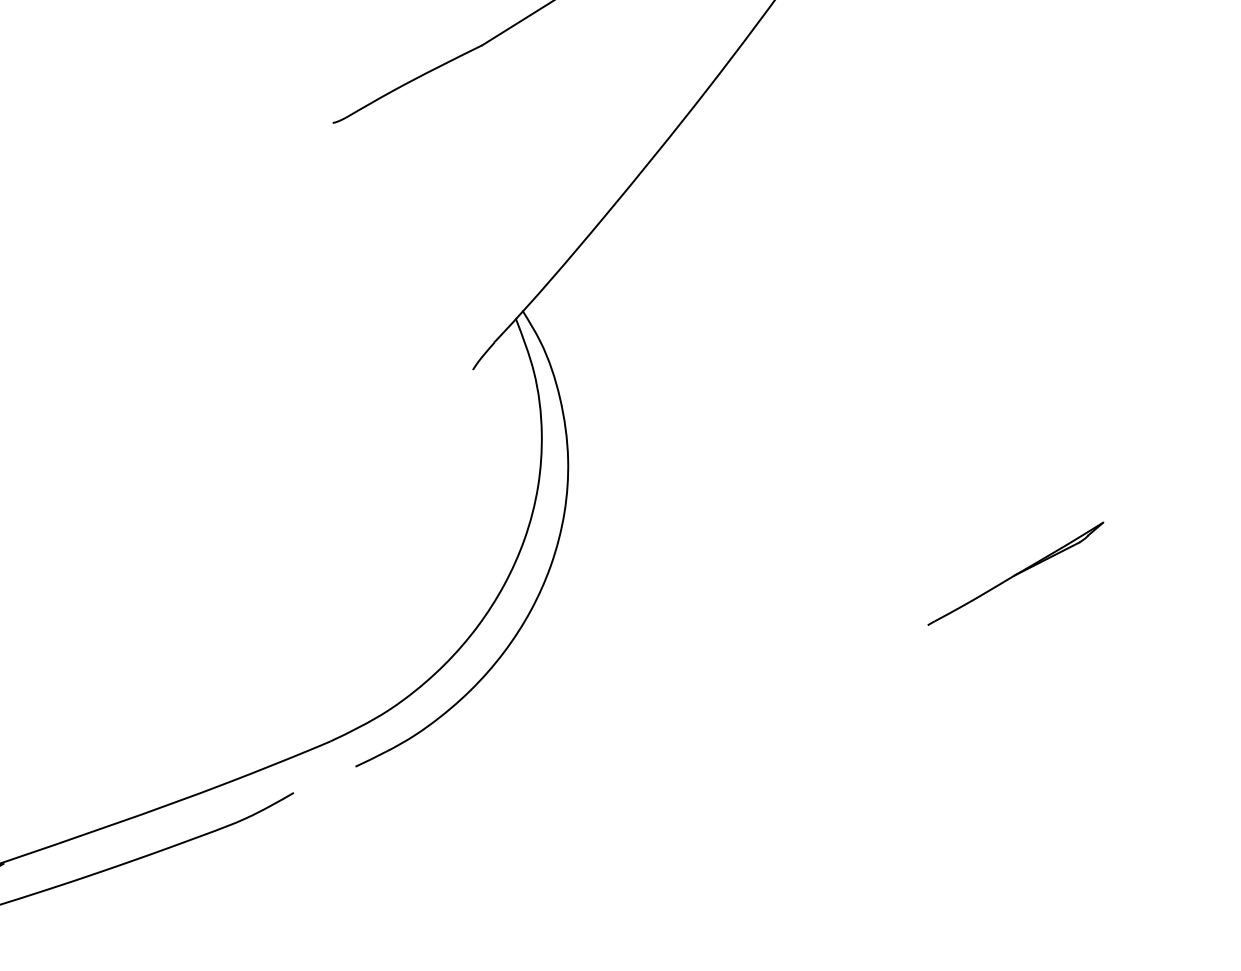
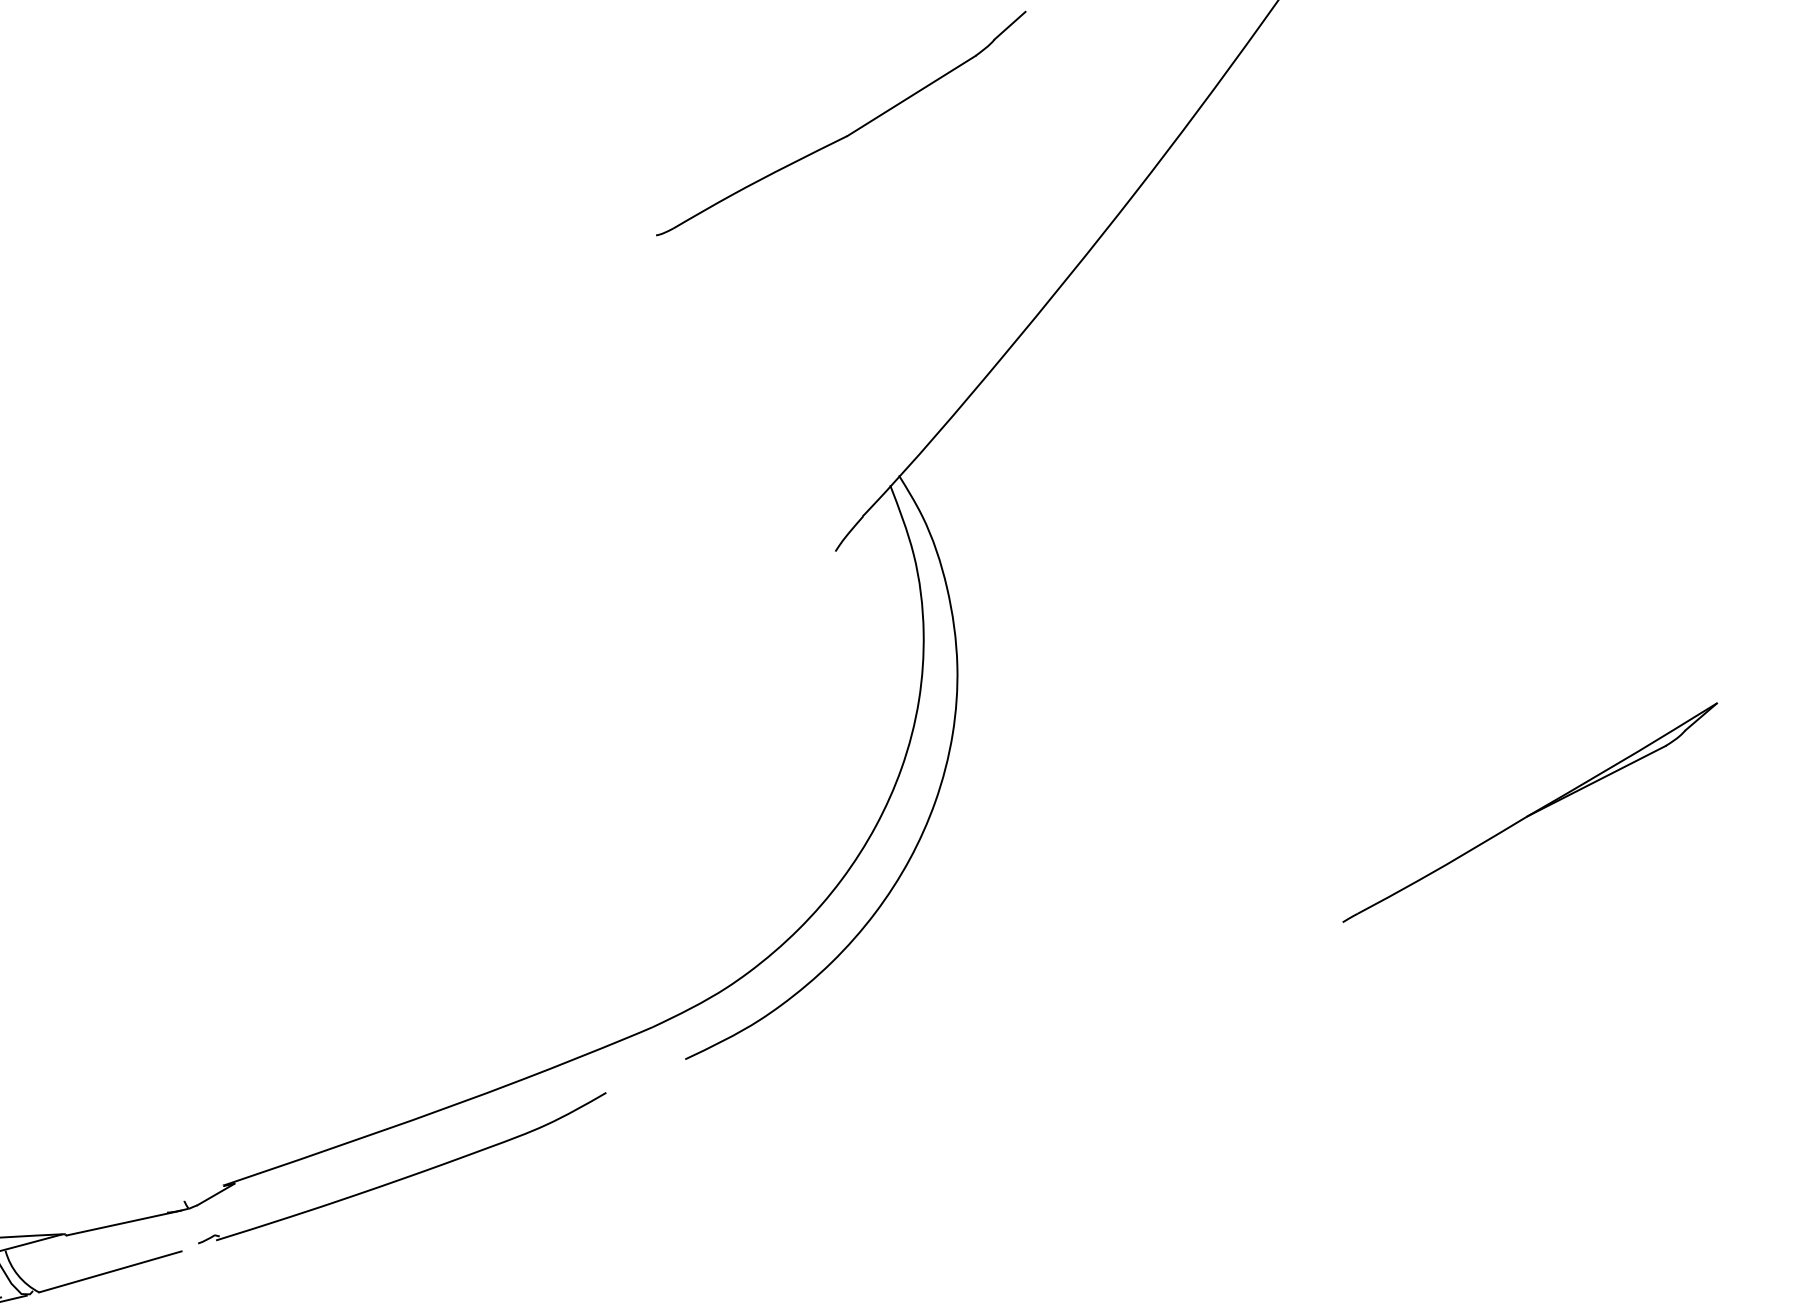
part: (1015, 573) -> (1529, 812), size x1.67

